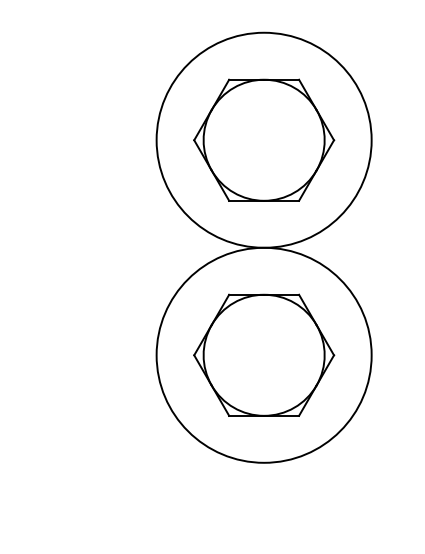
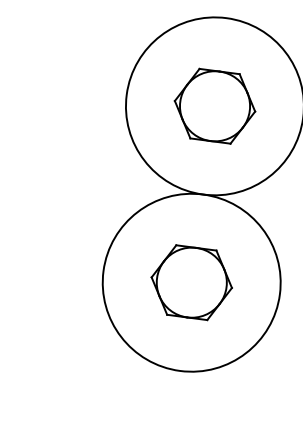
part: (264, 139) -> (215, 105), size x0.7
part: (264, 354) -> (192, 282), size x0.7

